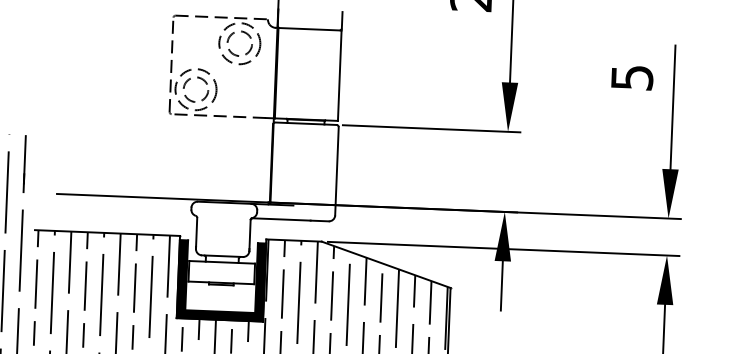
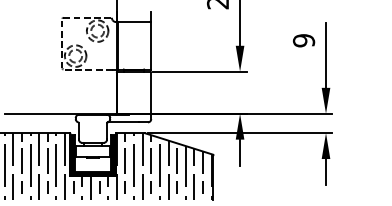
text: (631, 77) -> (303, 40), 5 -> 9

